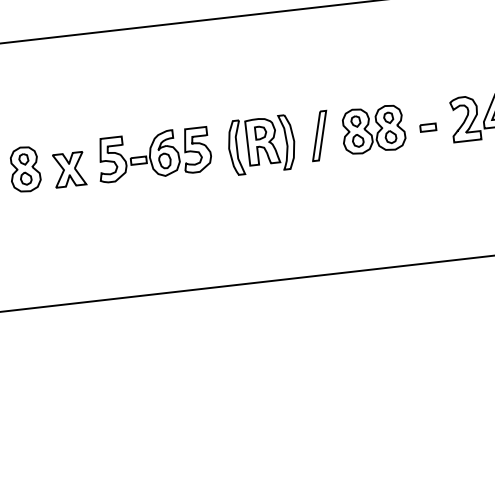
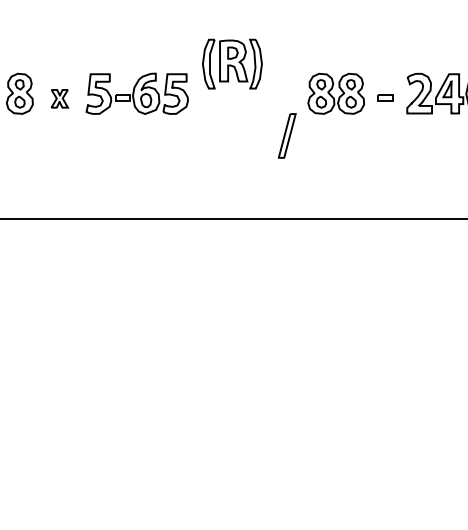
part: (319, 135) -> (287, 135), moved
part: (261, 144) -> (232, 63), moved
part: (69, 169) -> (59, 98), size x0.6

